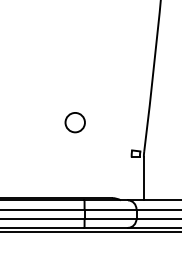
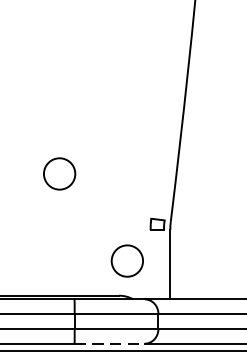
circle: (116, 176) -> (126, 260), added
line: (106, 227) -> (110, 343), solid -> dashed

